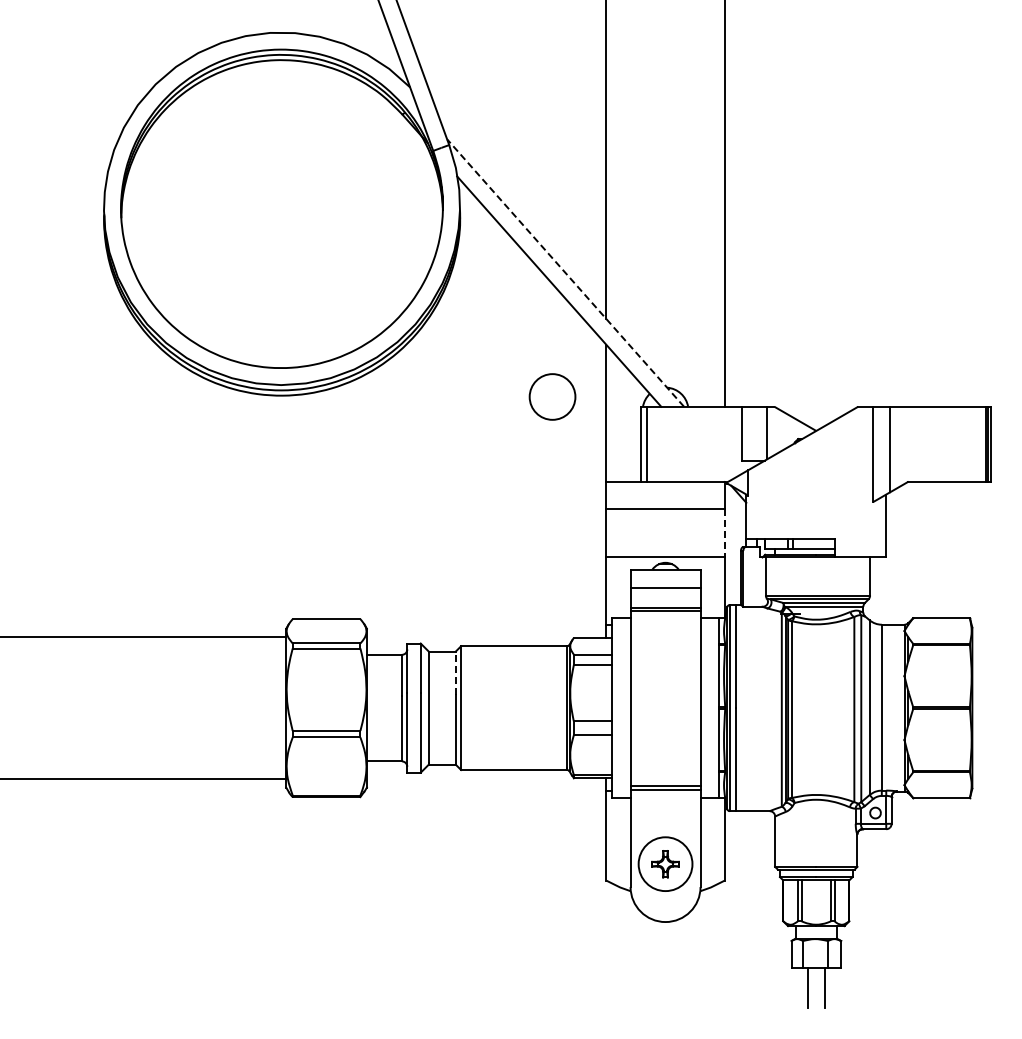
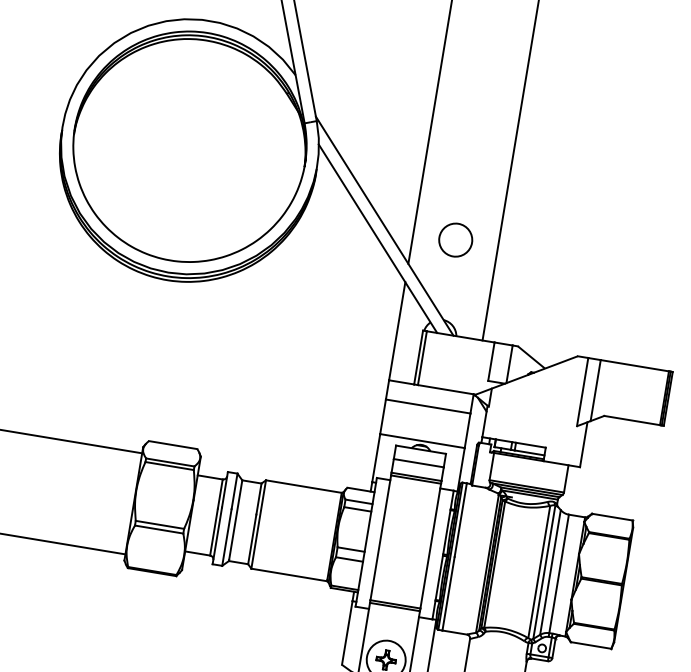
line: (565, 273) -> (384, 226), dashed -> solid
circle: (552, 396) -> (455, 239), moved
line: (724, 533) -> (467, 430), dashed -> solid
line: (455, 673) -> (258, 499), dashed -> solid

